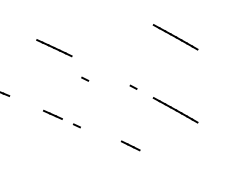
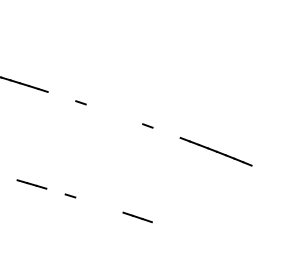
line: (175, 37) -> (200, 42), removed
line: (85, 78) -> (81, 101), moved
line: (130, 145) -> (137, 216), moved

